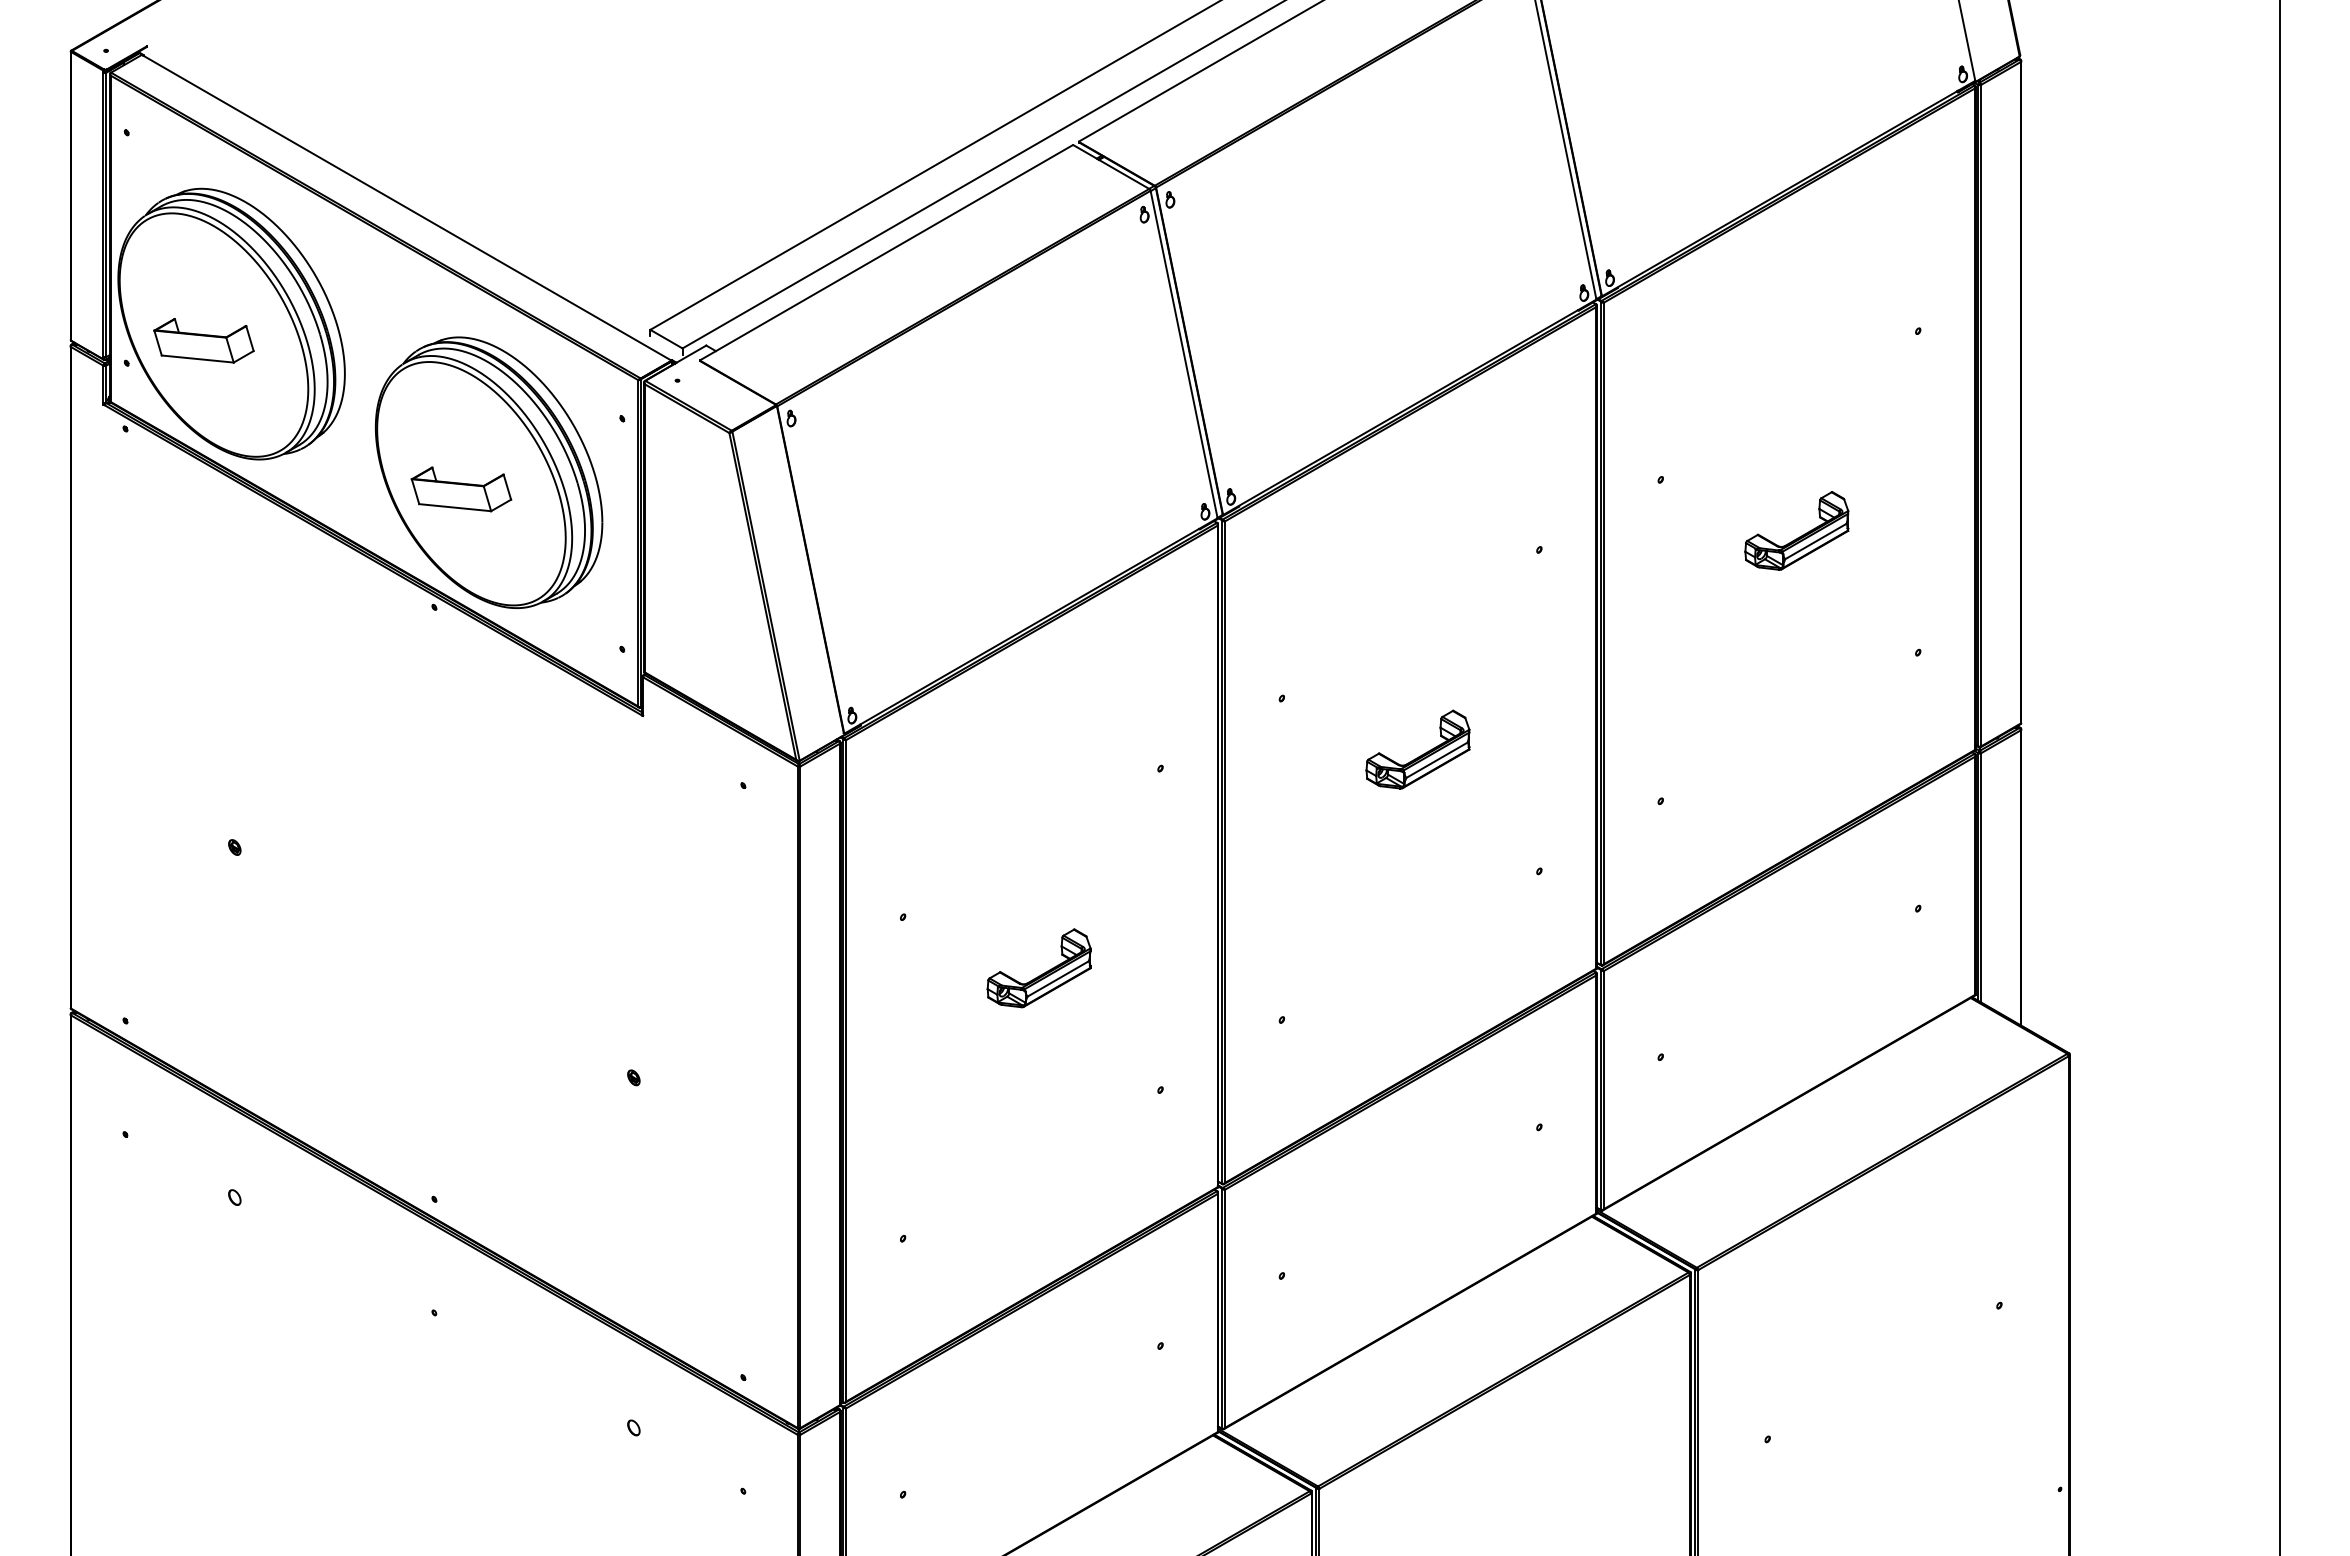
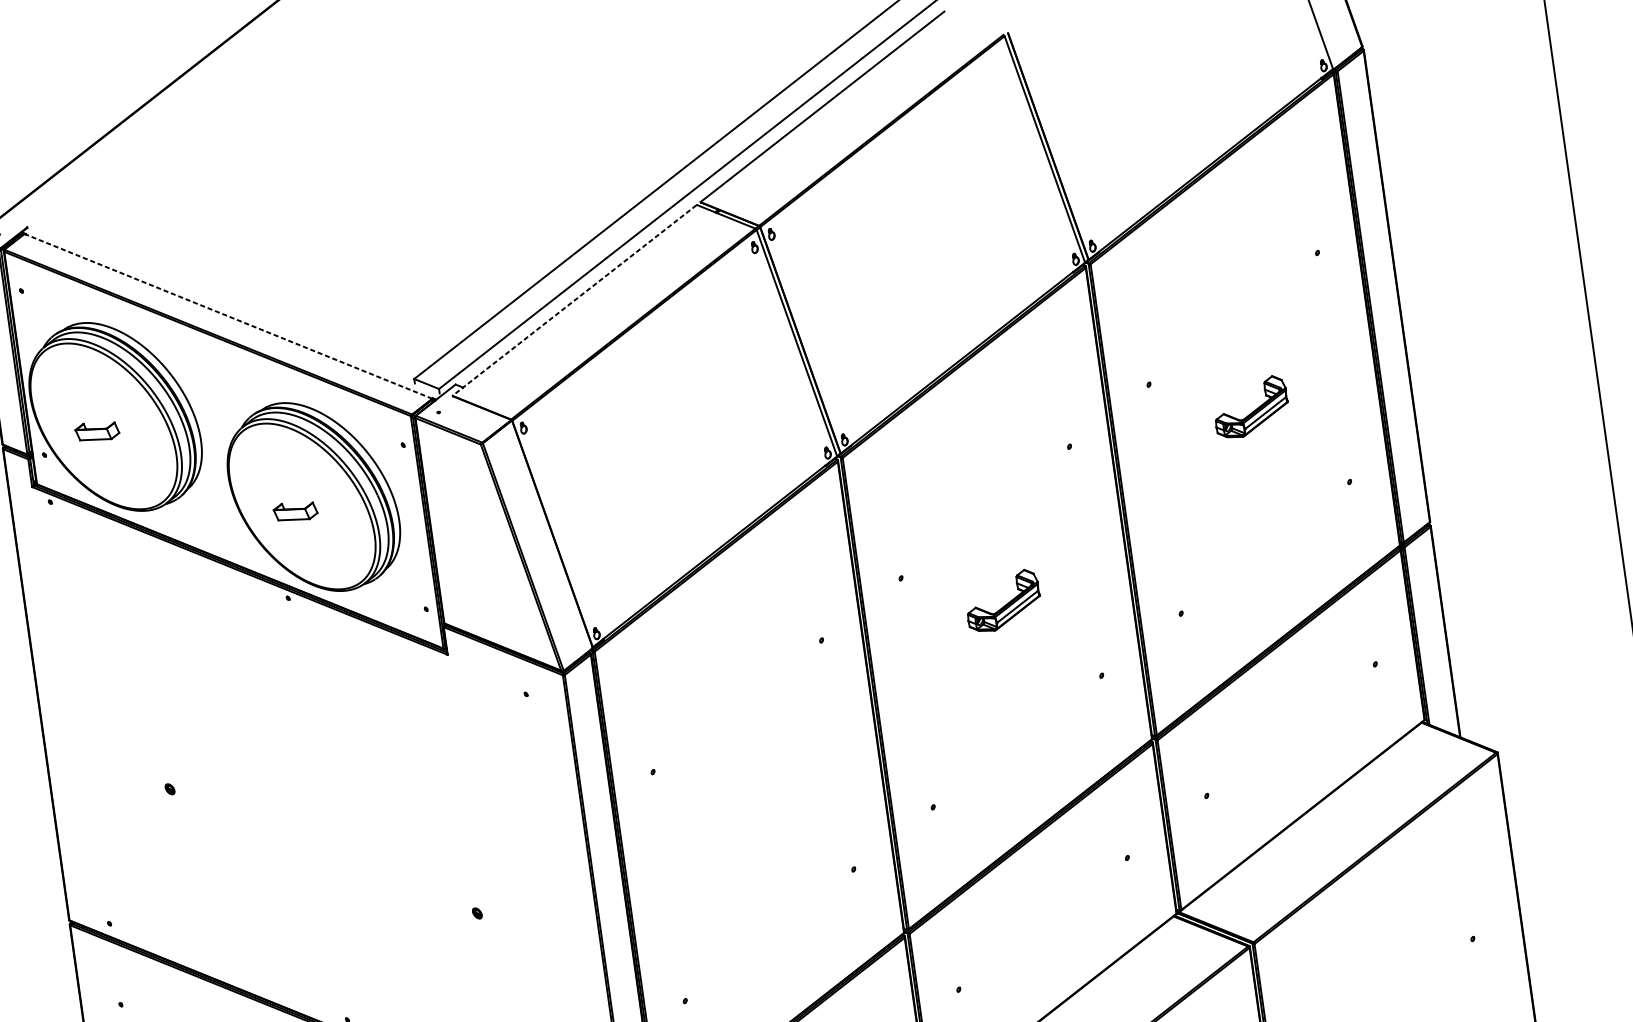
line: (406, 207) -> (228, 316), solid -> dashed
line: (886, 252) -> (574, 300), solid -> dashed
part: (203, 340) -> (97, 431), size x0.6
part: (461, 489) -> (295, 511), size x0.6
part: (1040, 974) -> (756, 799), removed

